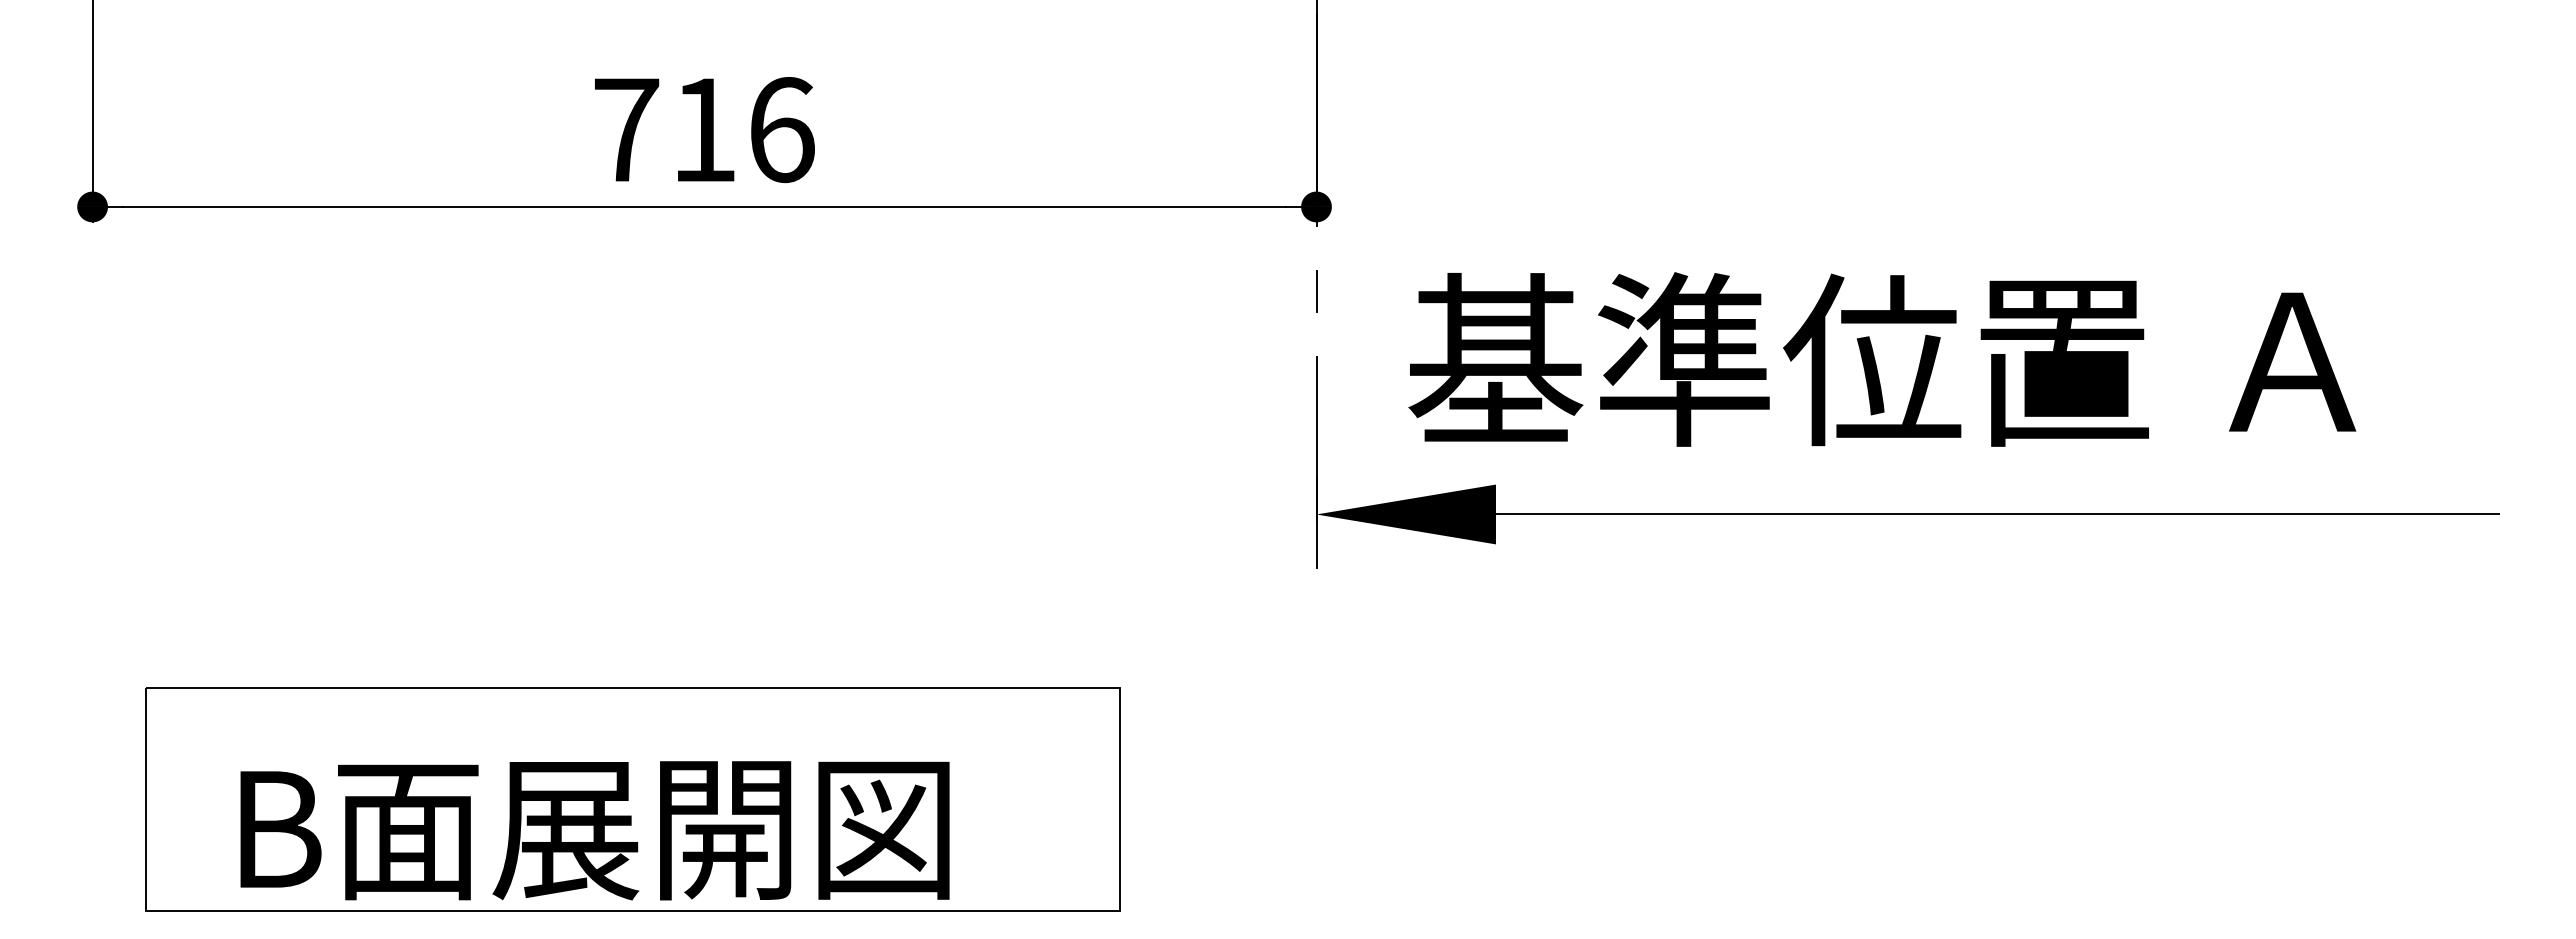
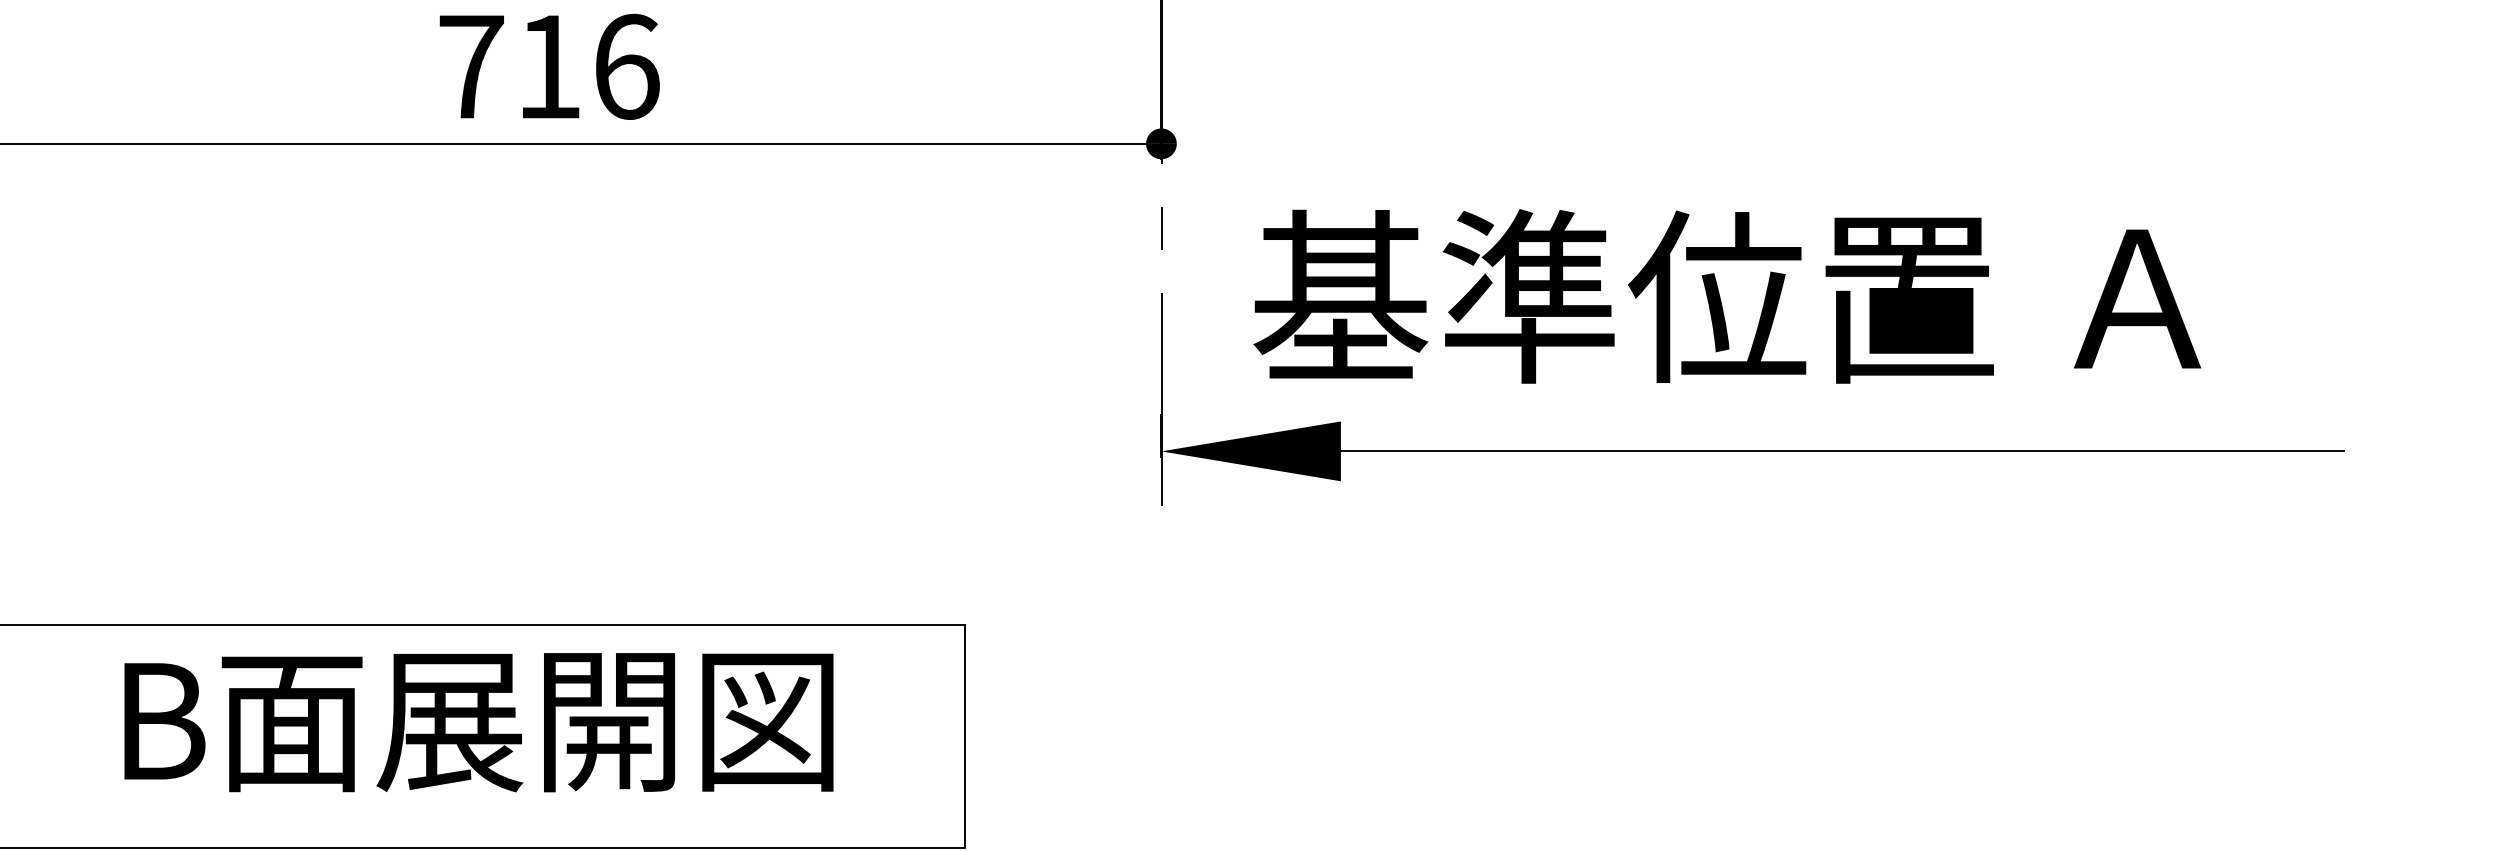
text: (594, 830) -> (478, 722), moved

